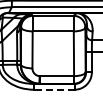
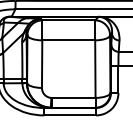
line: (53, 89) -> (69, 115), dashed -> solid

